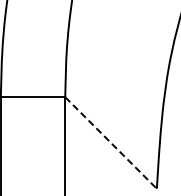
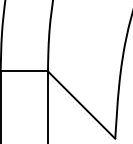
line: (111, 143) -> (81, 105), dashed -> solid

